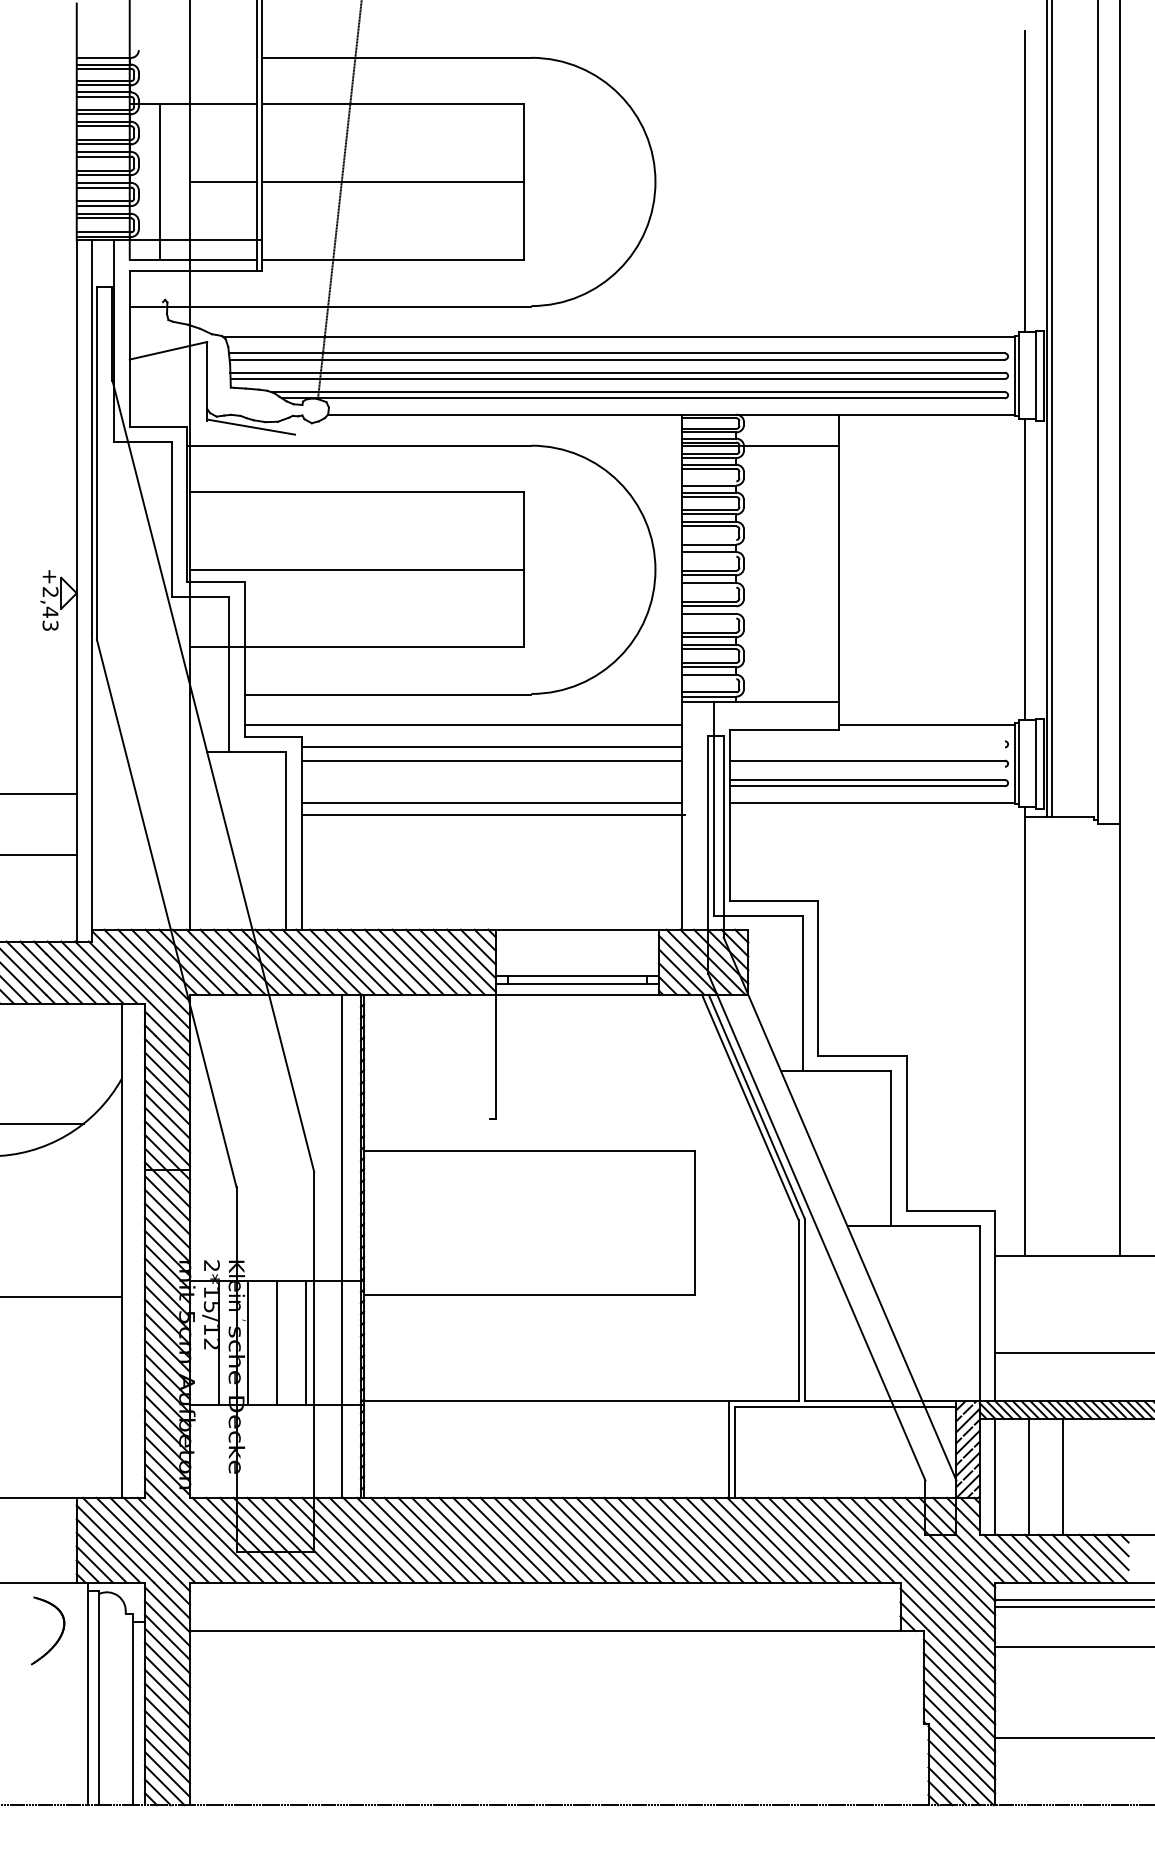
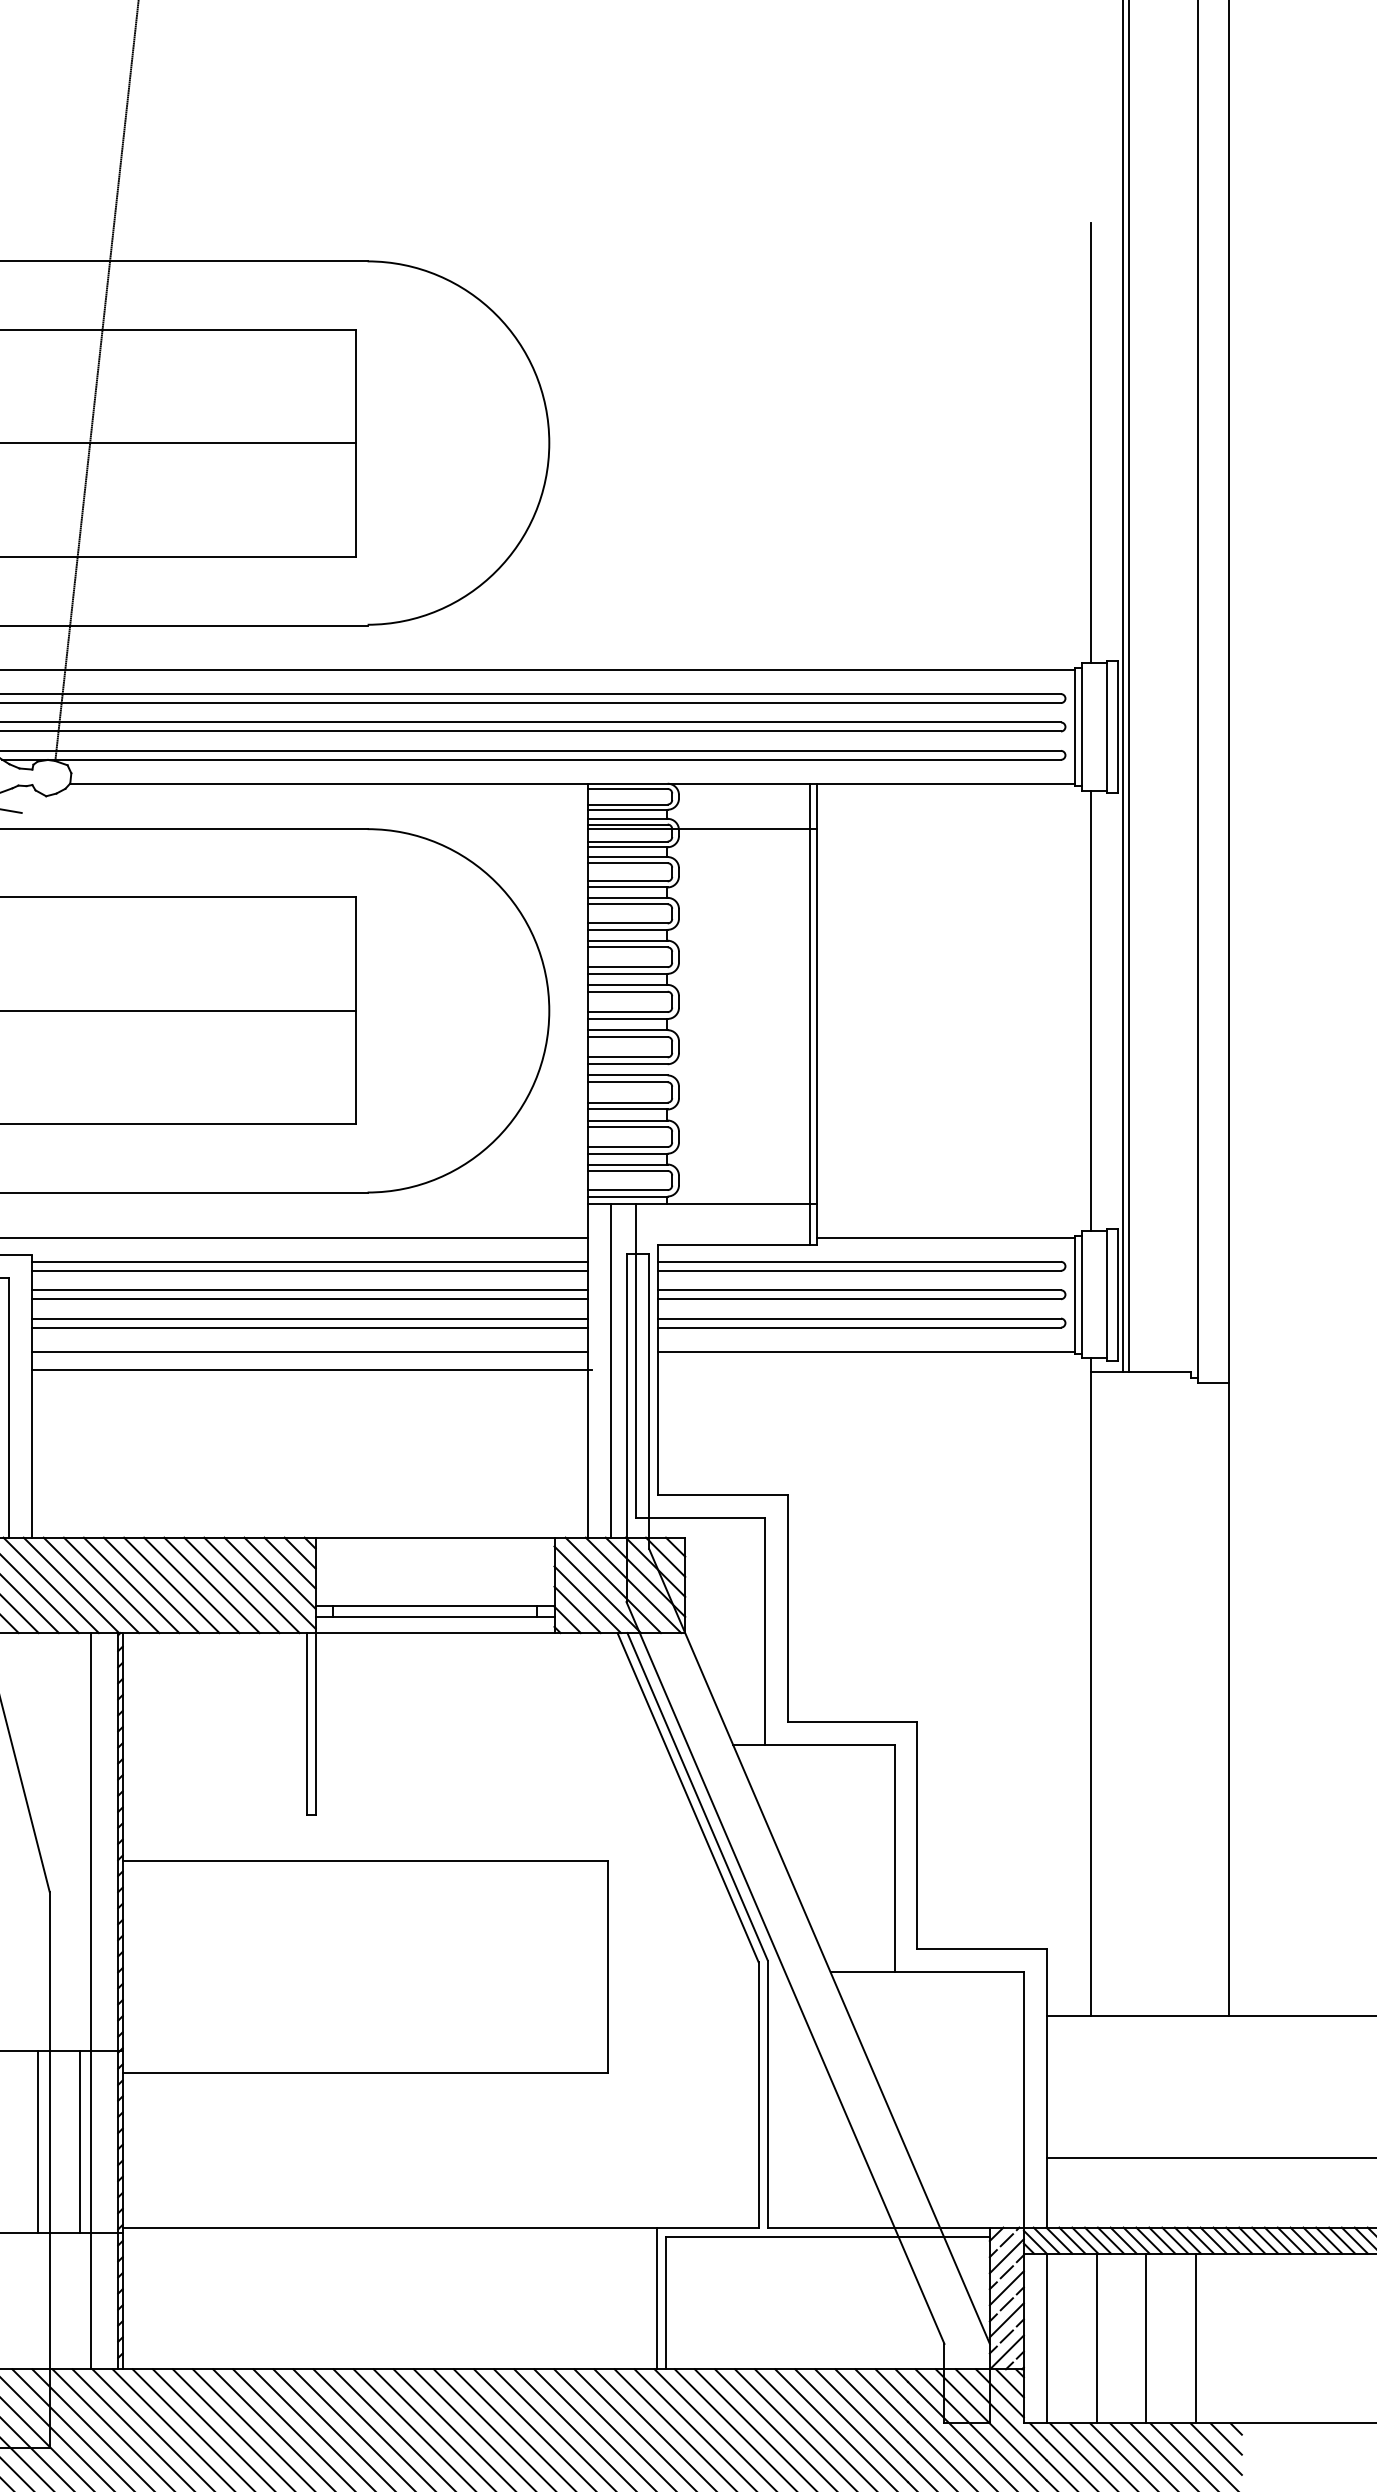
line: (709, 481) -> (628, 881), added
line: (709, 540) -> (628, 967), added
line: (709, 556) -> (628, 991), added
line: (833, 572) -> (809, 1014), added
line: (709, 587) -> (628, 1036), added
line: (709, 618) -> (628, 1082), added
line: (709, 679) -> (628, 1171), added
line: (491, 741) -> (309, 1262), added
line: (867, 741) -> (859, 1262), added
line: (867, 747) -> (859, 1270), added
line: (491, 766) -> (309, 1298), added
line: (867, 766) -> (859, 1298), added
line: (491, 780) -> (309, 1319), added
line: (491, 786) -> (309, 1328), added
line: (697, 815) -> (610, 1370), added
line: (489, 1056) -> (306, 1723), added
line: (335, 1342) -> (80, 2141), added
line: (1097, 1476) -> (1196, 2338), added

